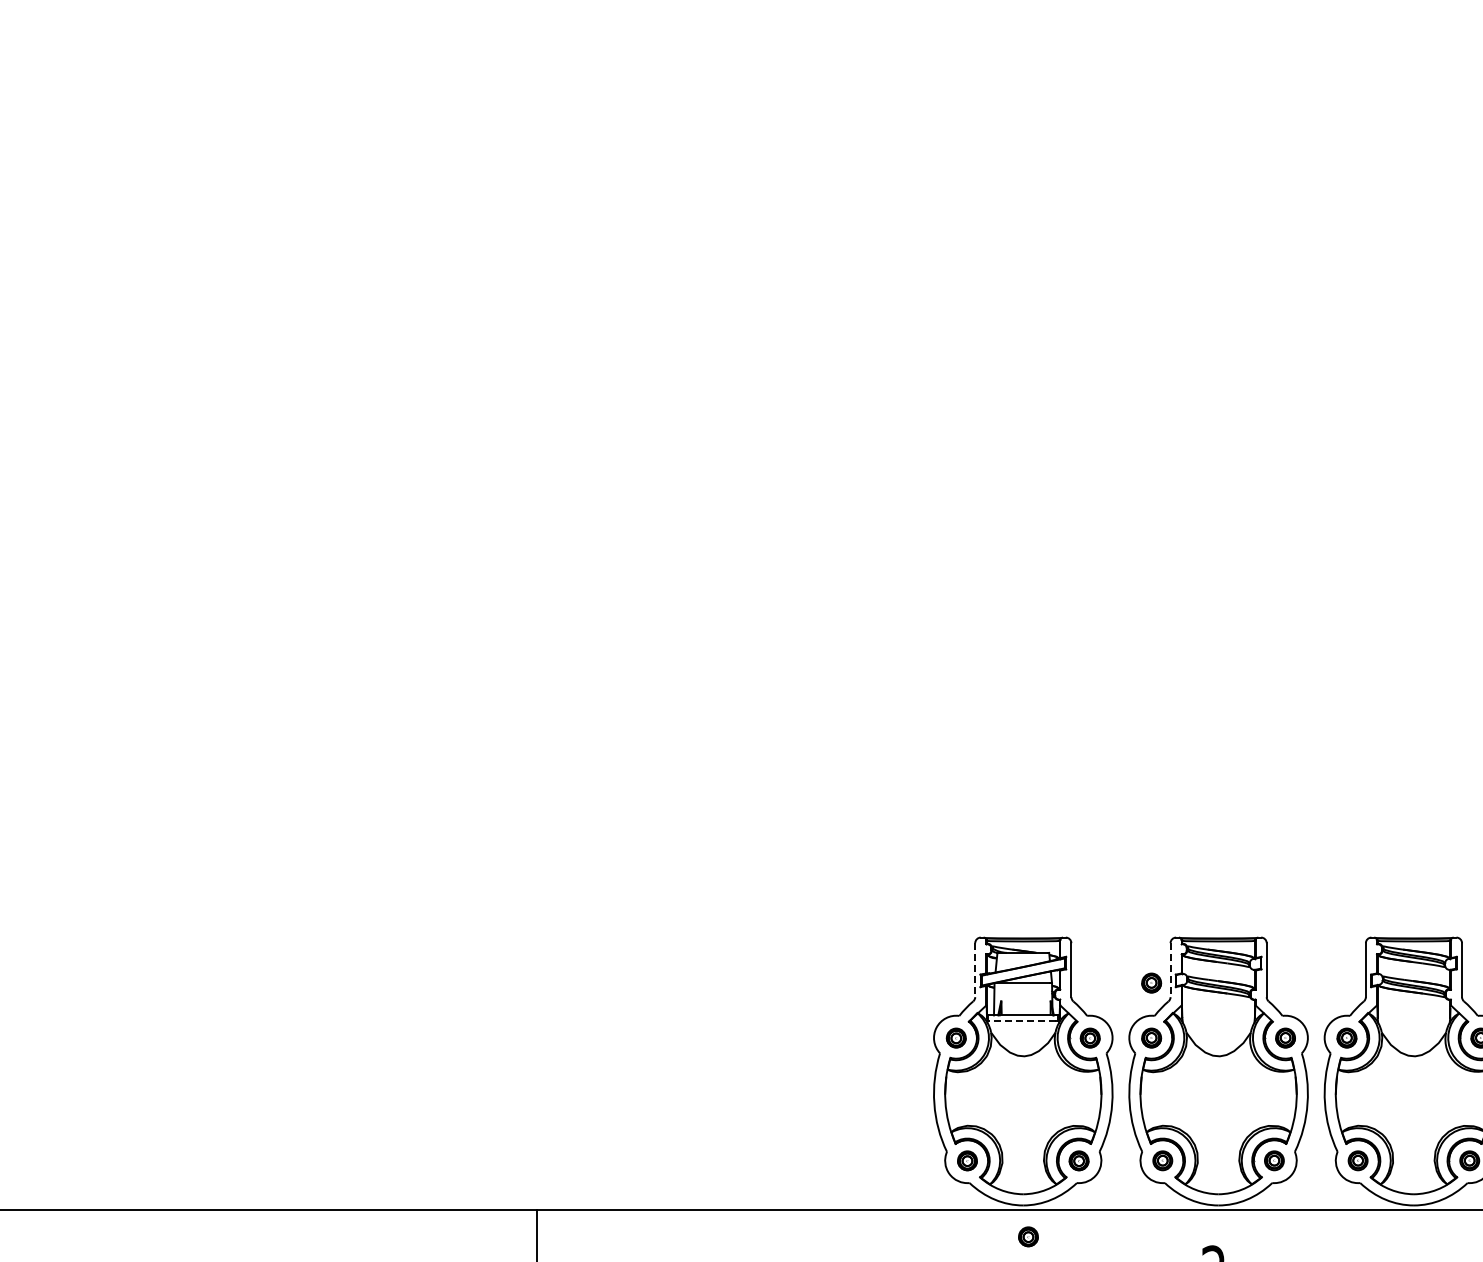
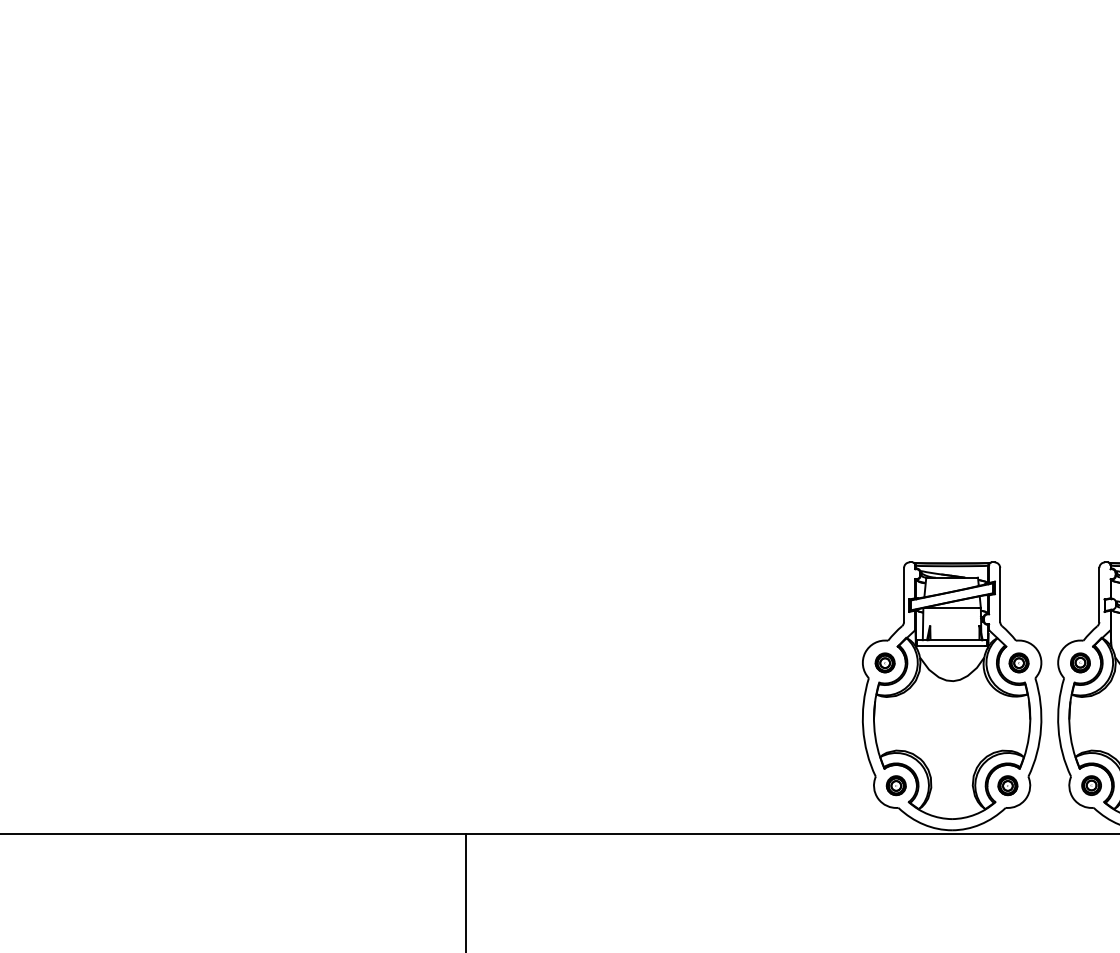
line: (975, 970) -> (904, 595), dashed -> solid
line: (1170, 970) -> (1099, 595), dashed -> solid
part: (1151, 982) -> (1080, 607), removed
line: (1022, 1020) -> (951, 645), dashed -> solid
part: (1028, 1236) -> (957, 861), removed

